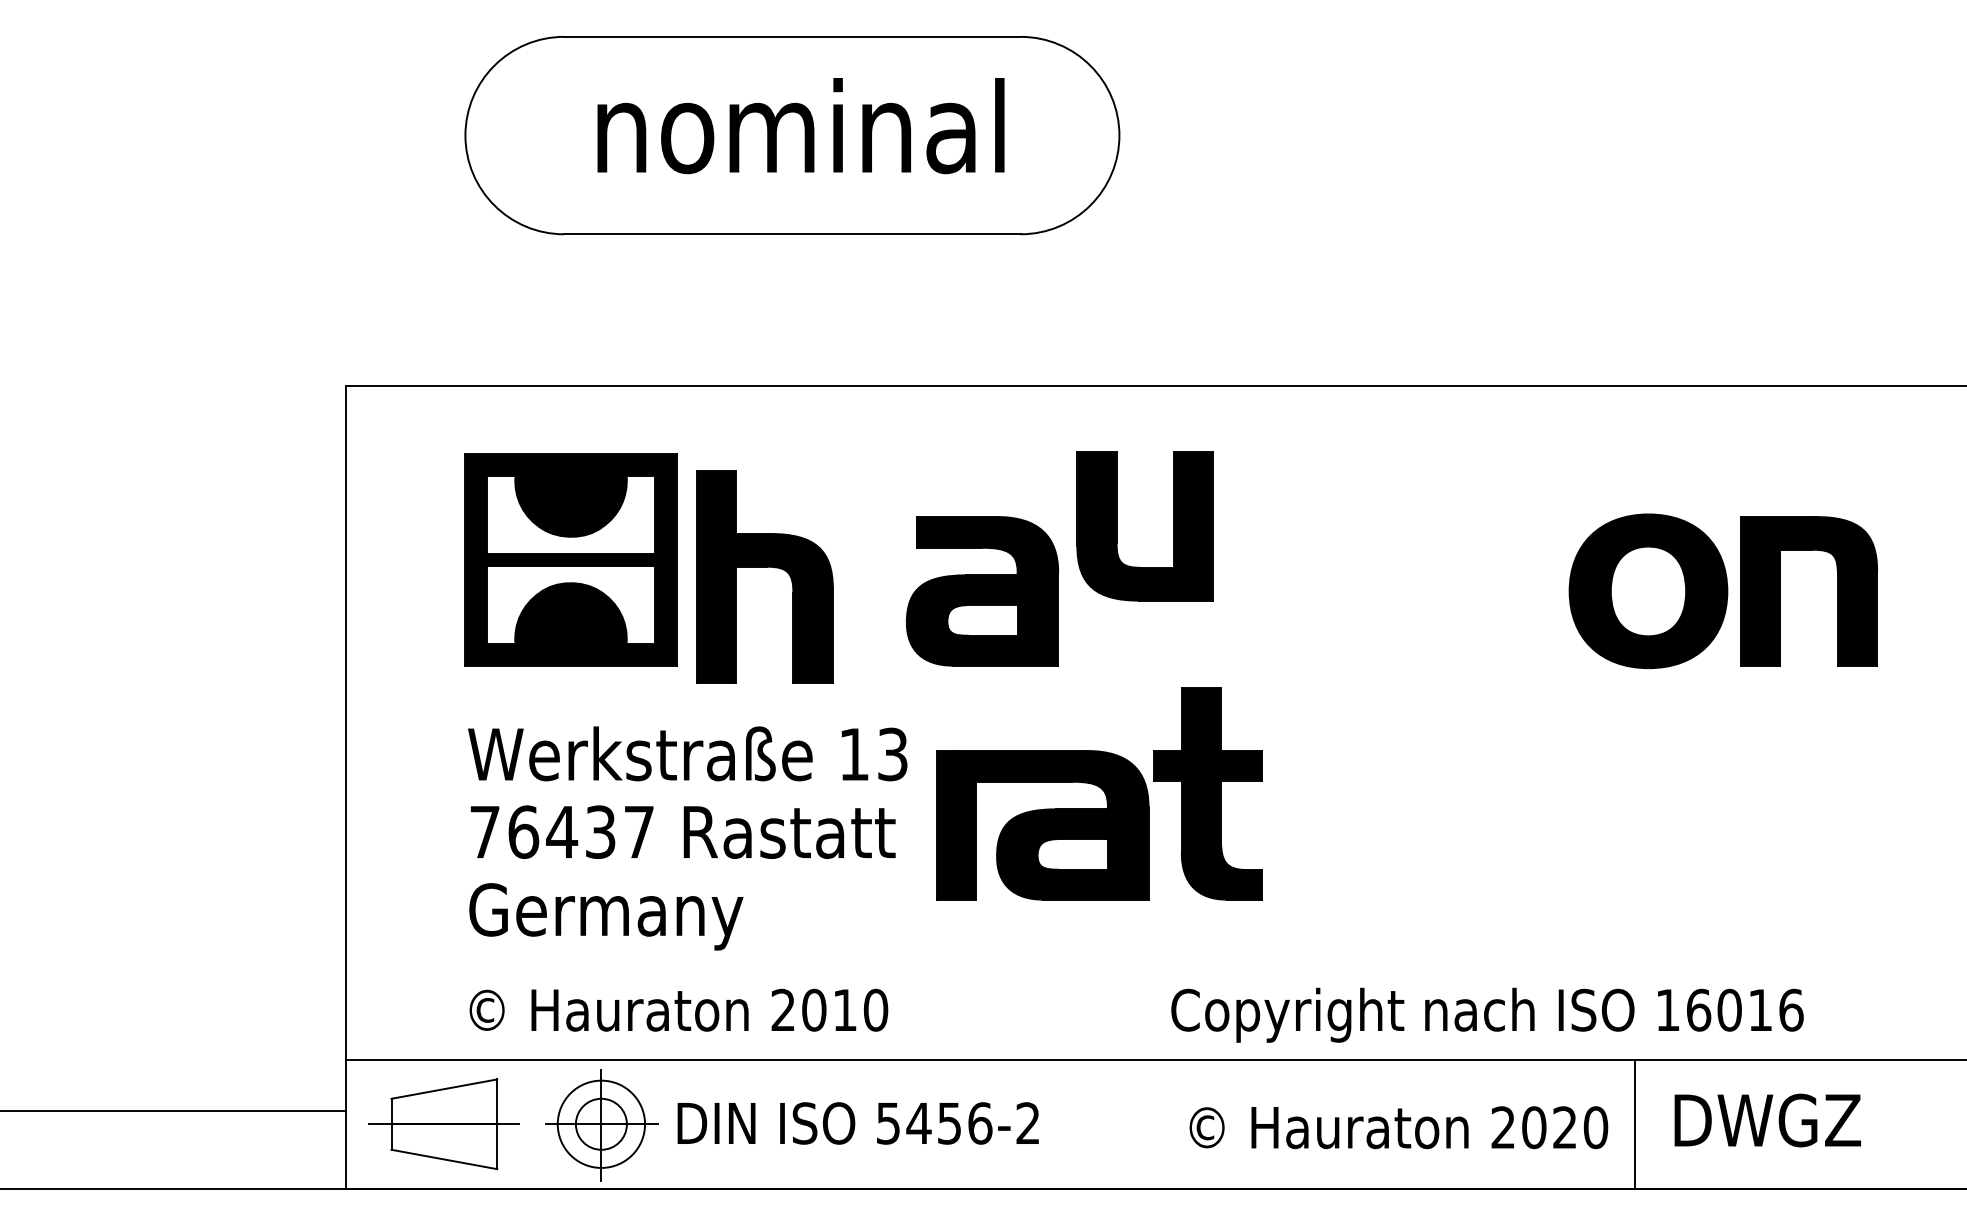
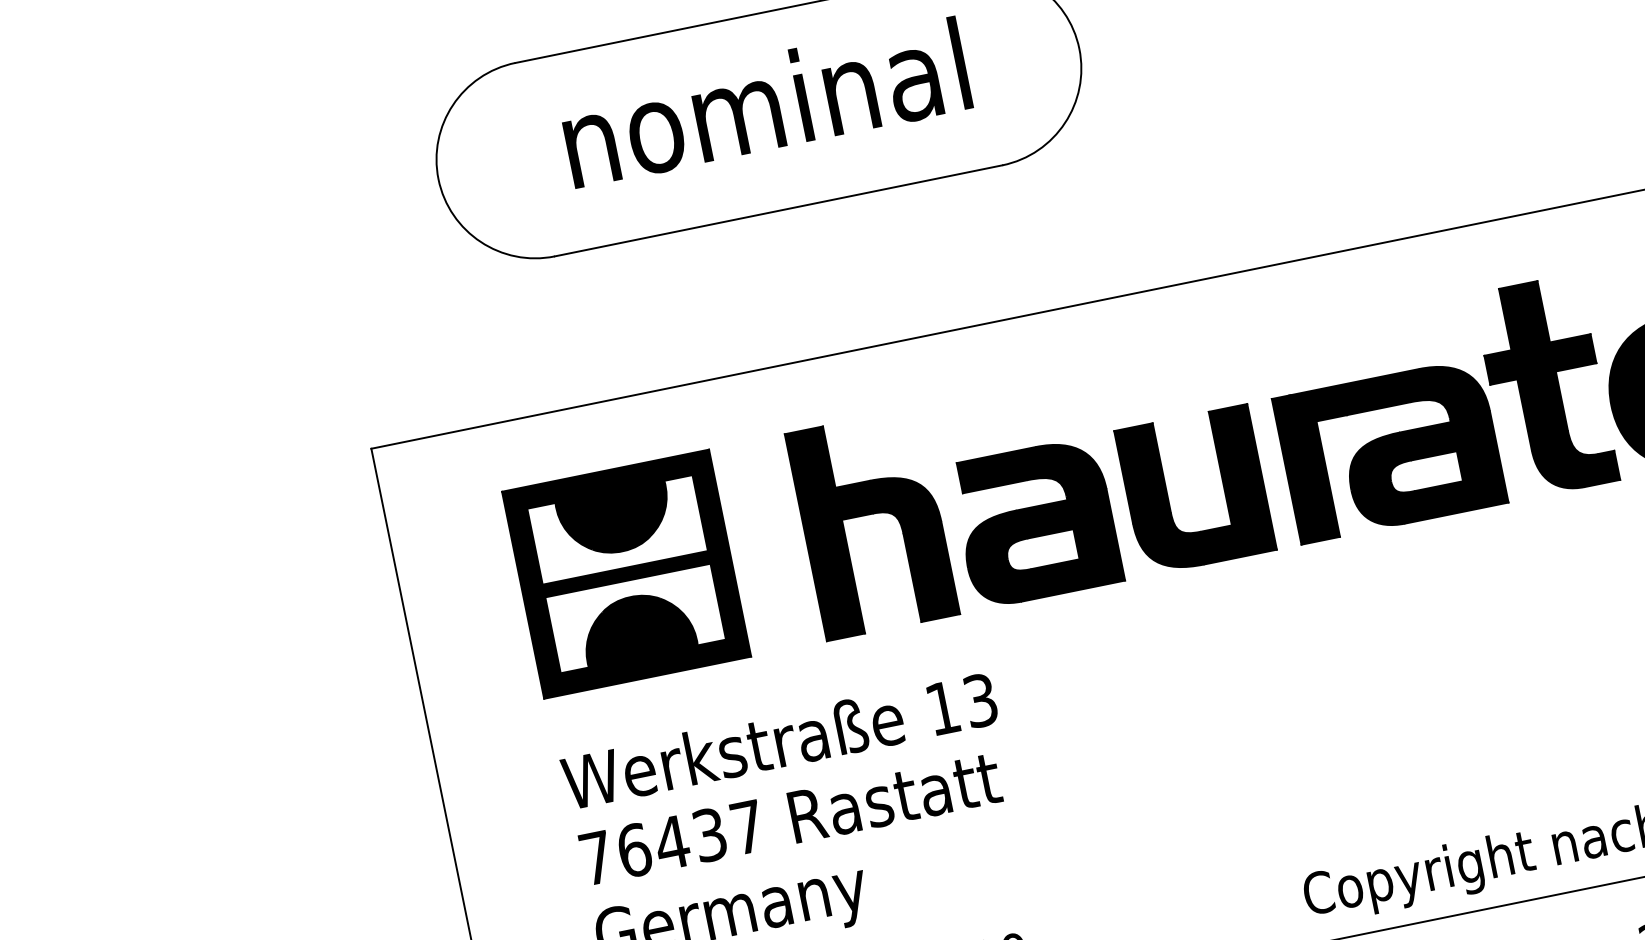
part: (1117, 526) -> (1168, 496), moved
part: (764, 567) -> (870, 514), moved
part: (1099, 793) -> (1439, 408), moved

